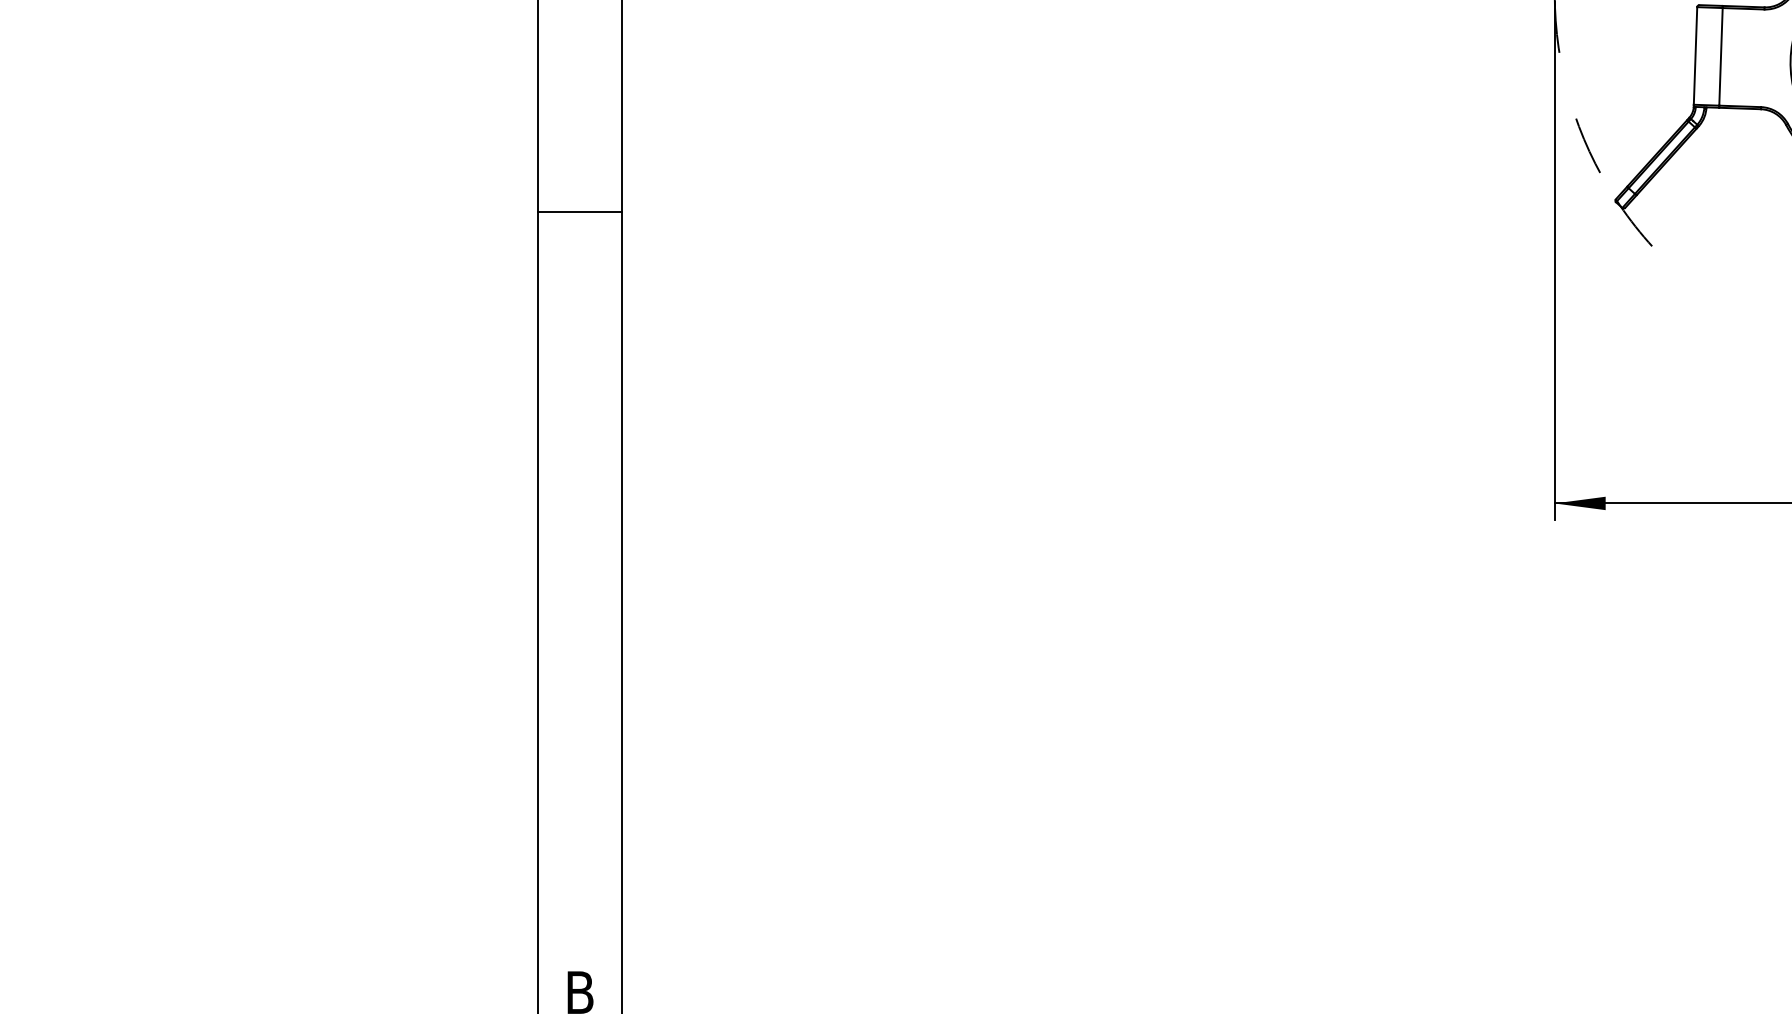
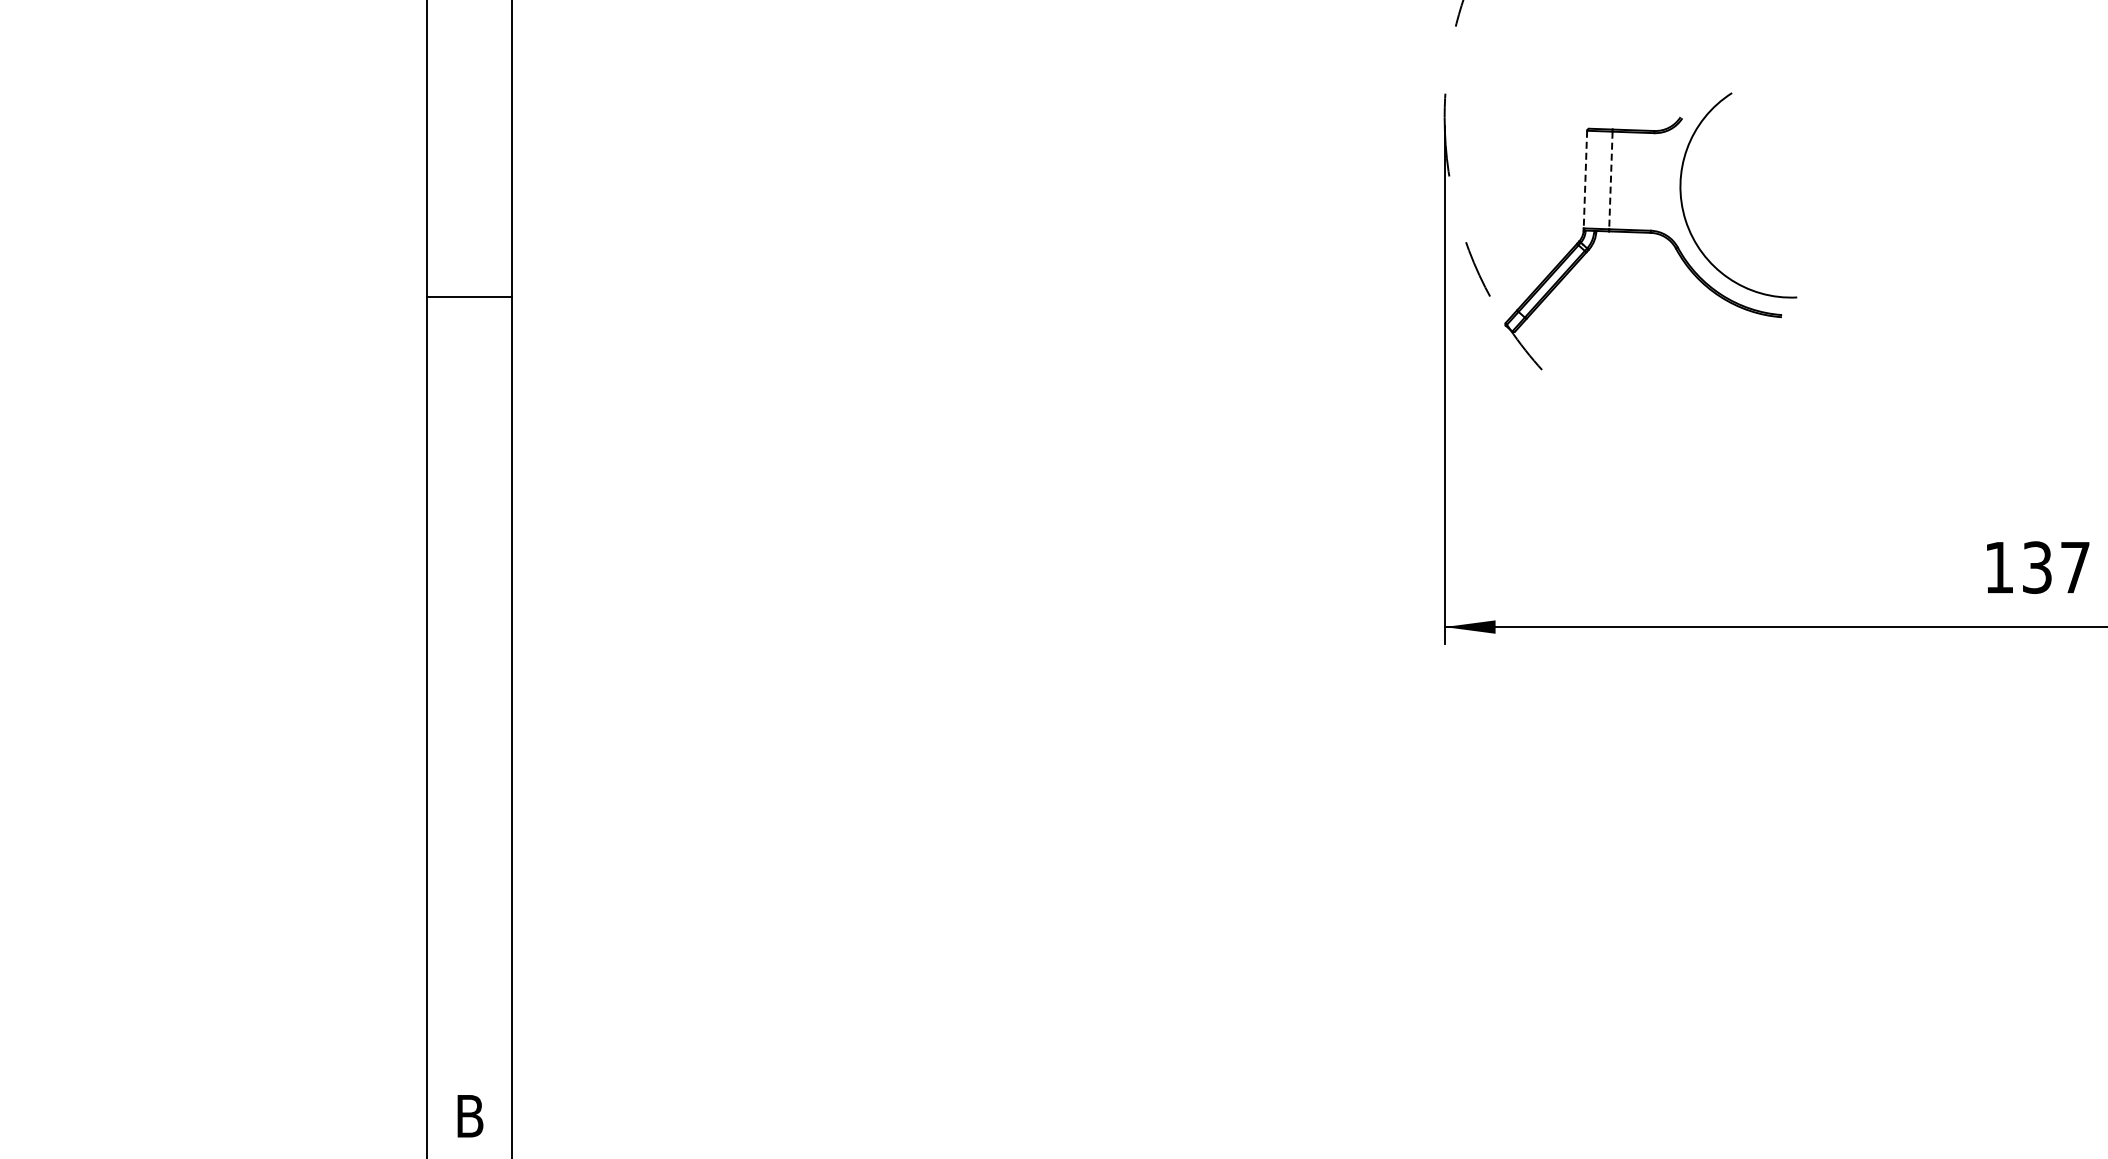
line: (1695, 55) -> (1585, 179), solid -> dashed
line: (1720, 56) -> (1610, 180), solid -> dashed
line: (579, 211) -> (469, 297), moved

